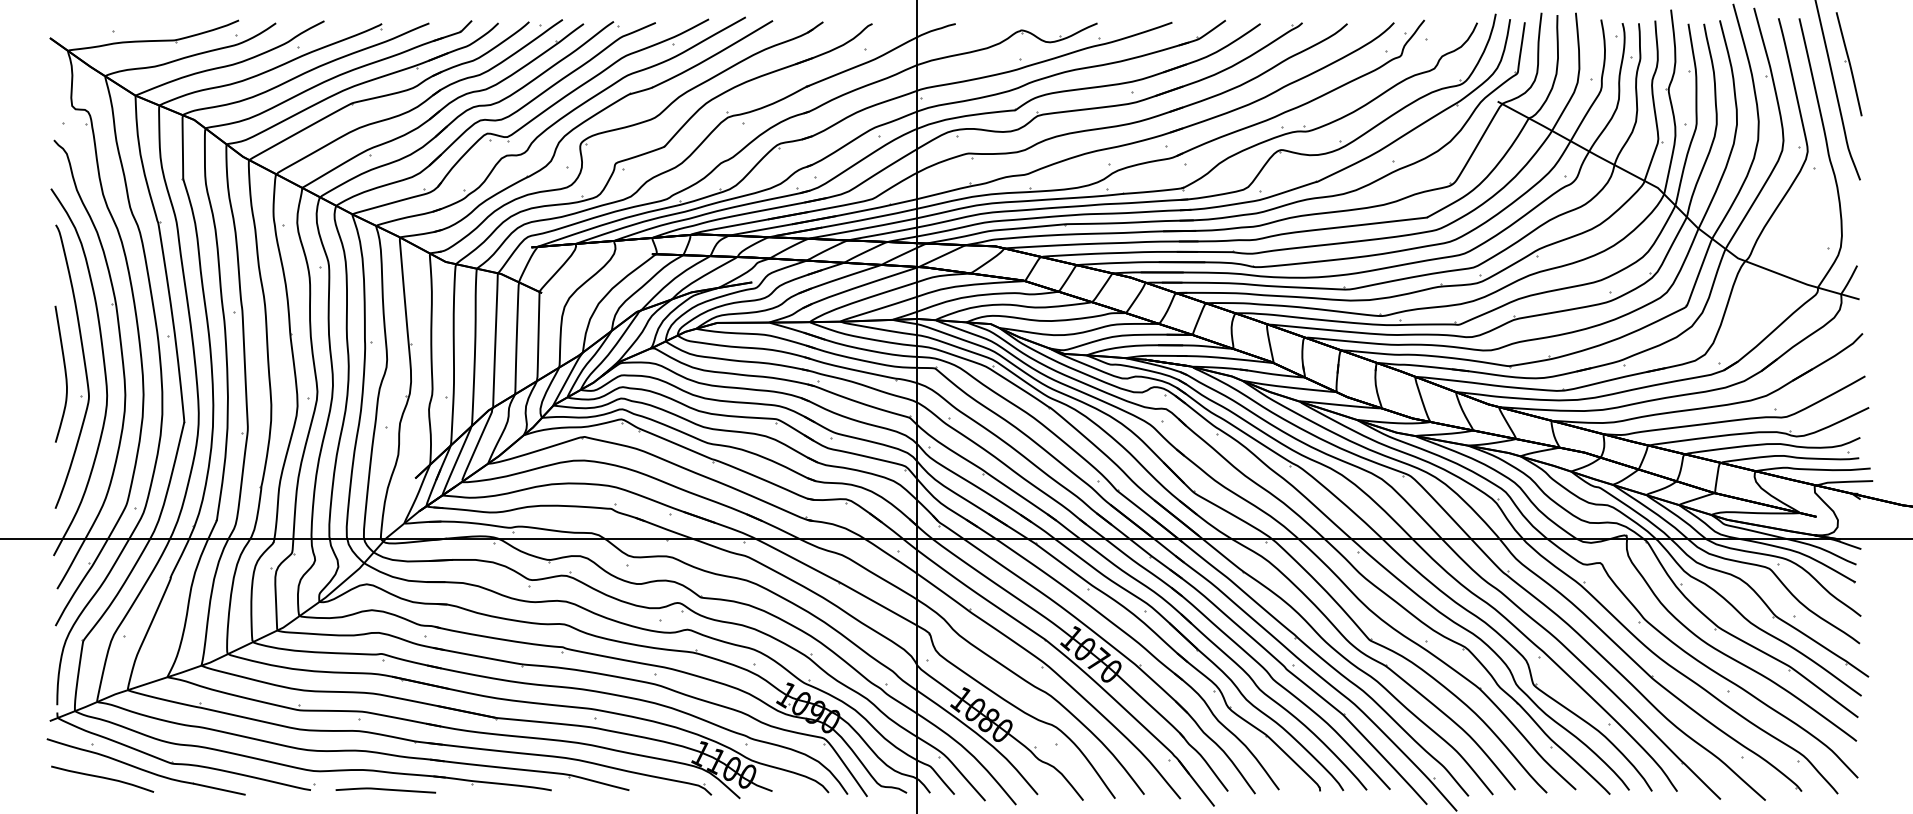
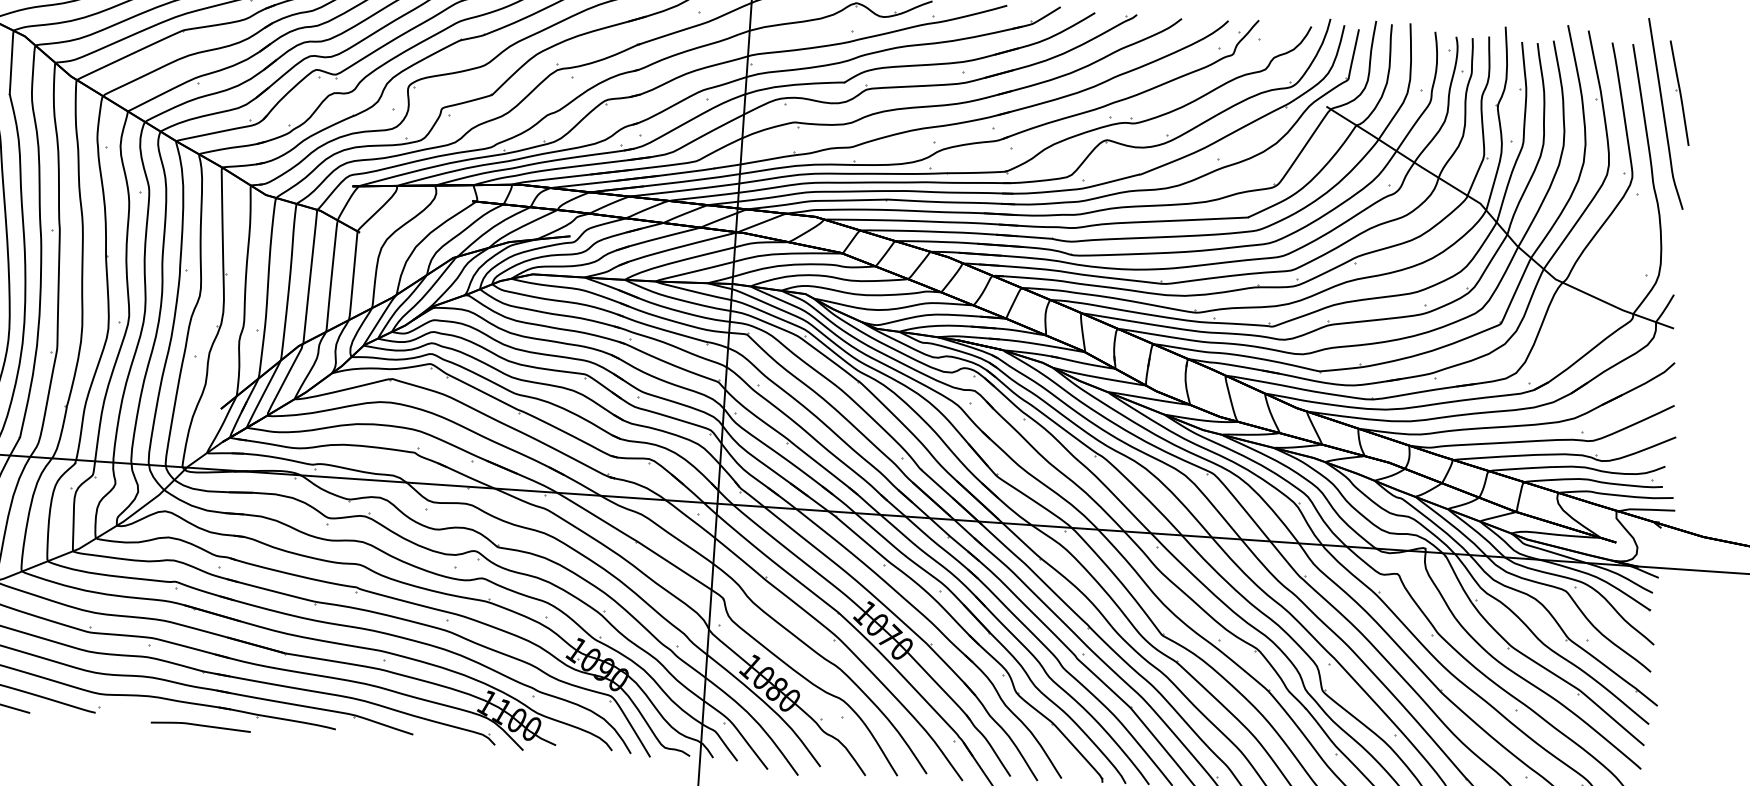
curve: (385, 790) -> (200, 726), moved

